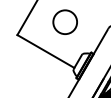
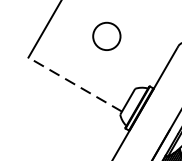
circle: (64, 21) -> (105, 35), size x0.7
line: (45, 51) -> (74, 84), solid -> dashed

